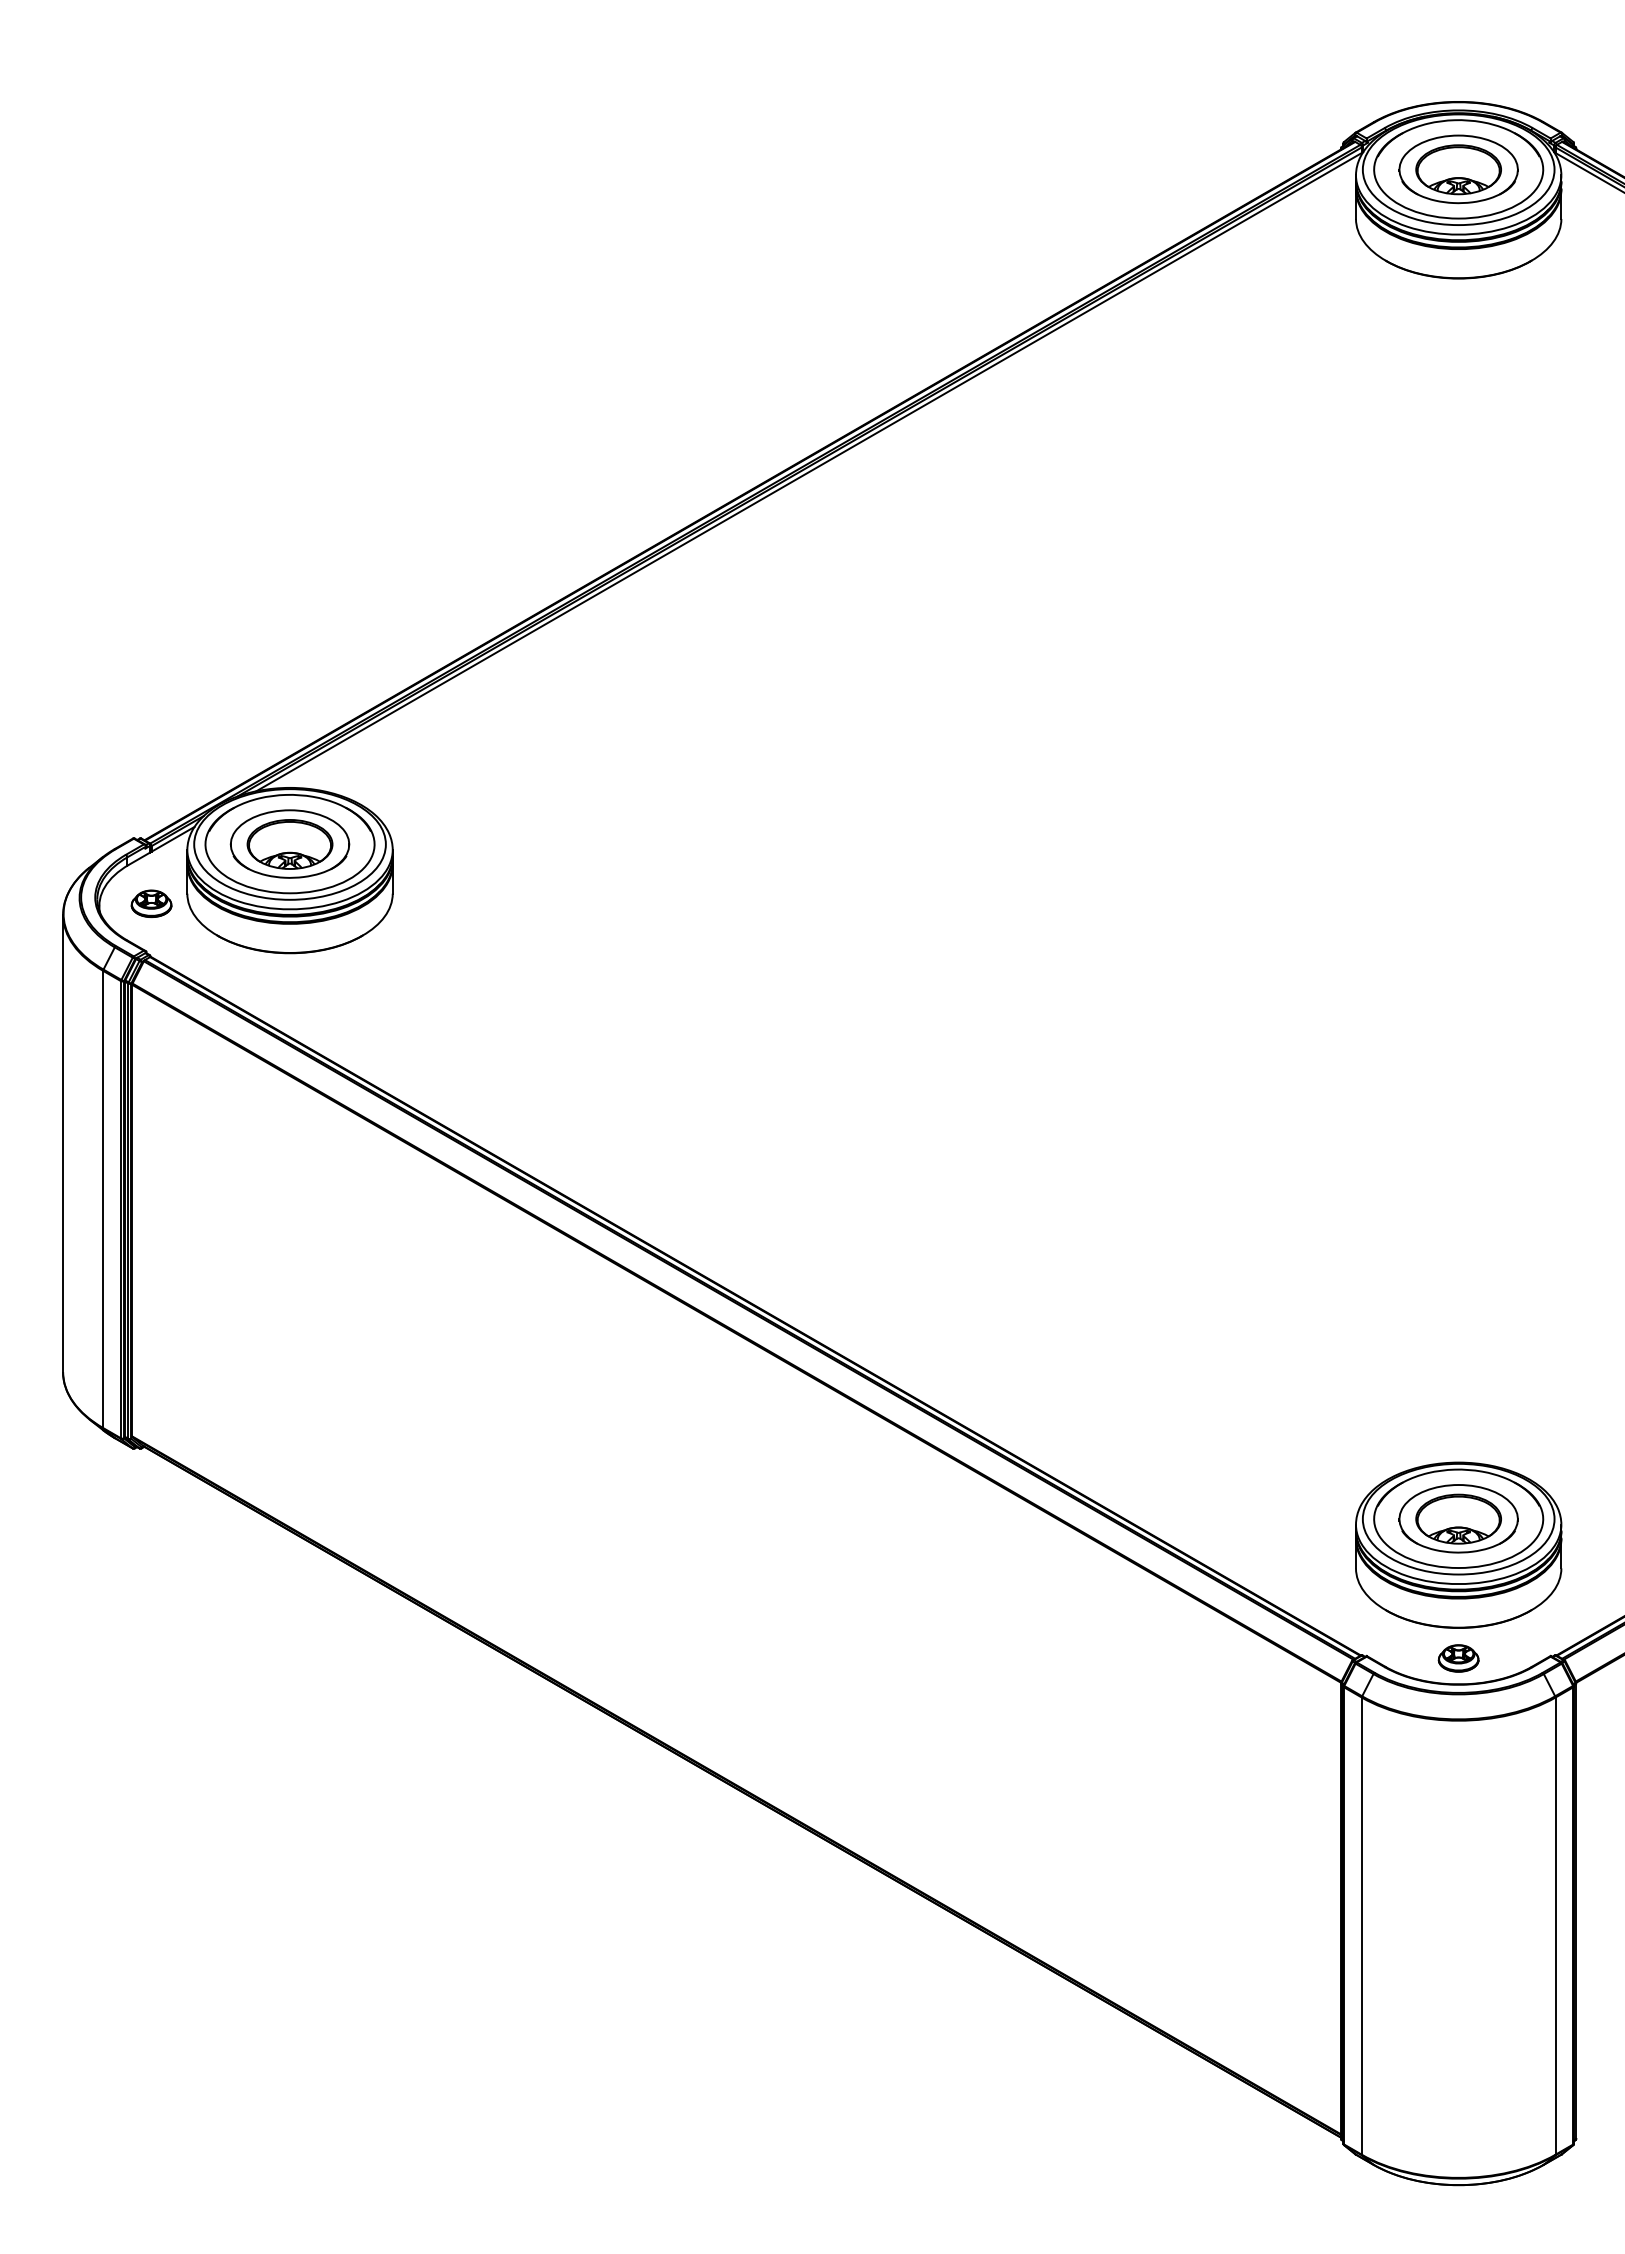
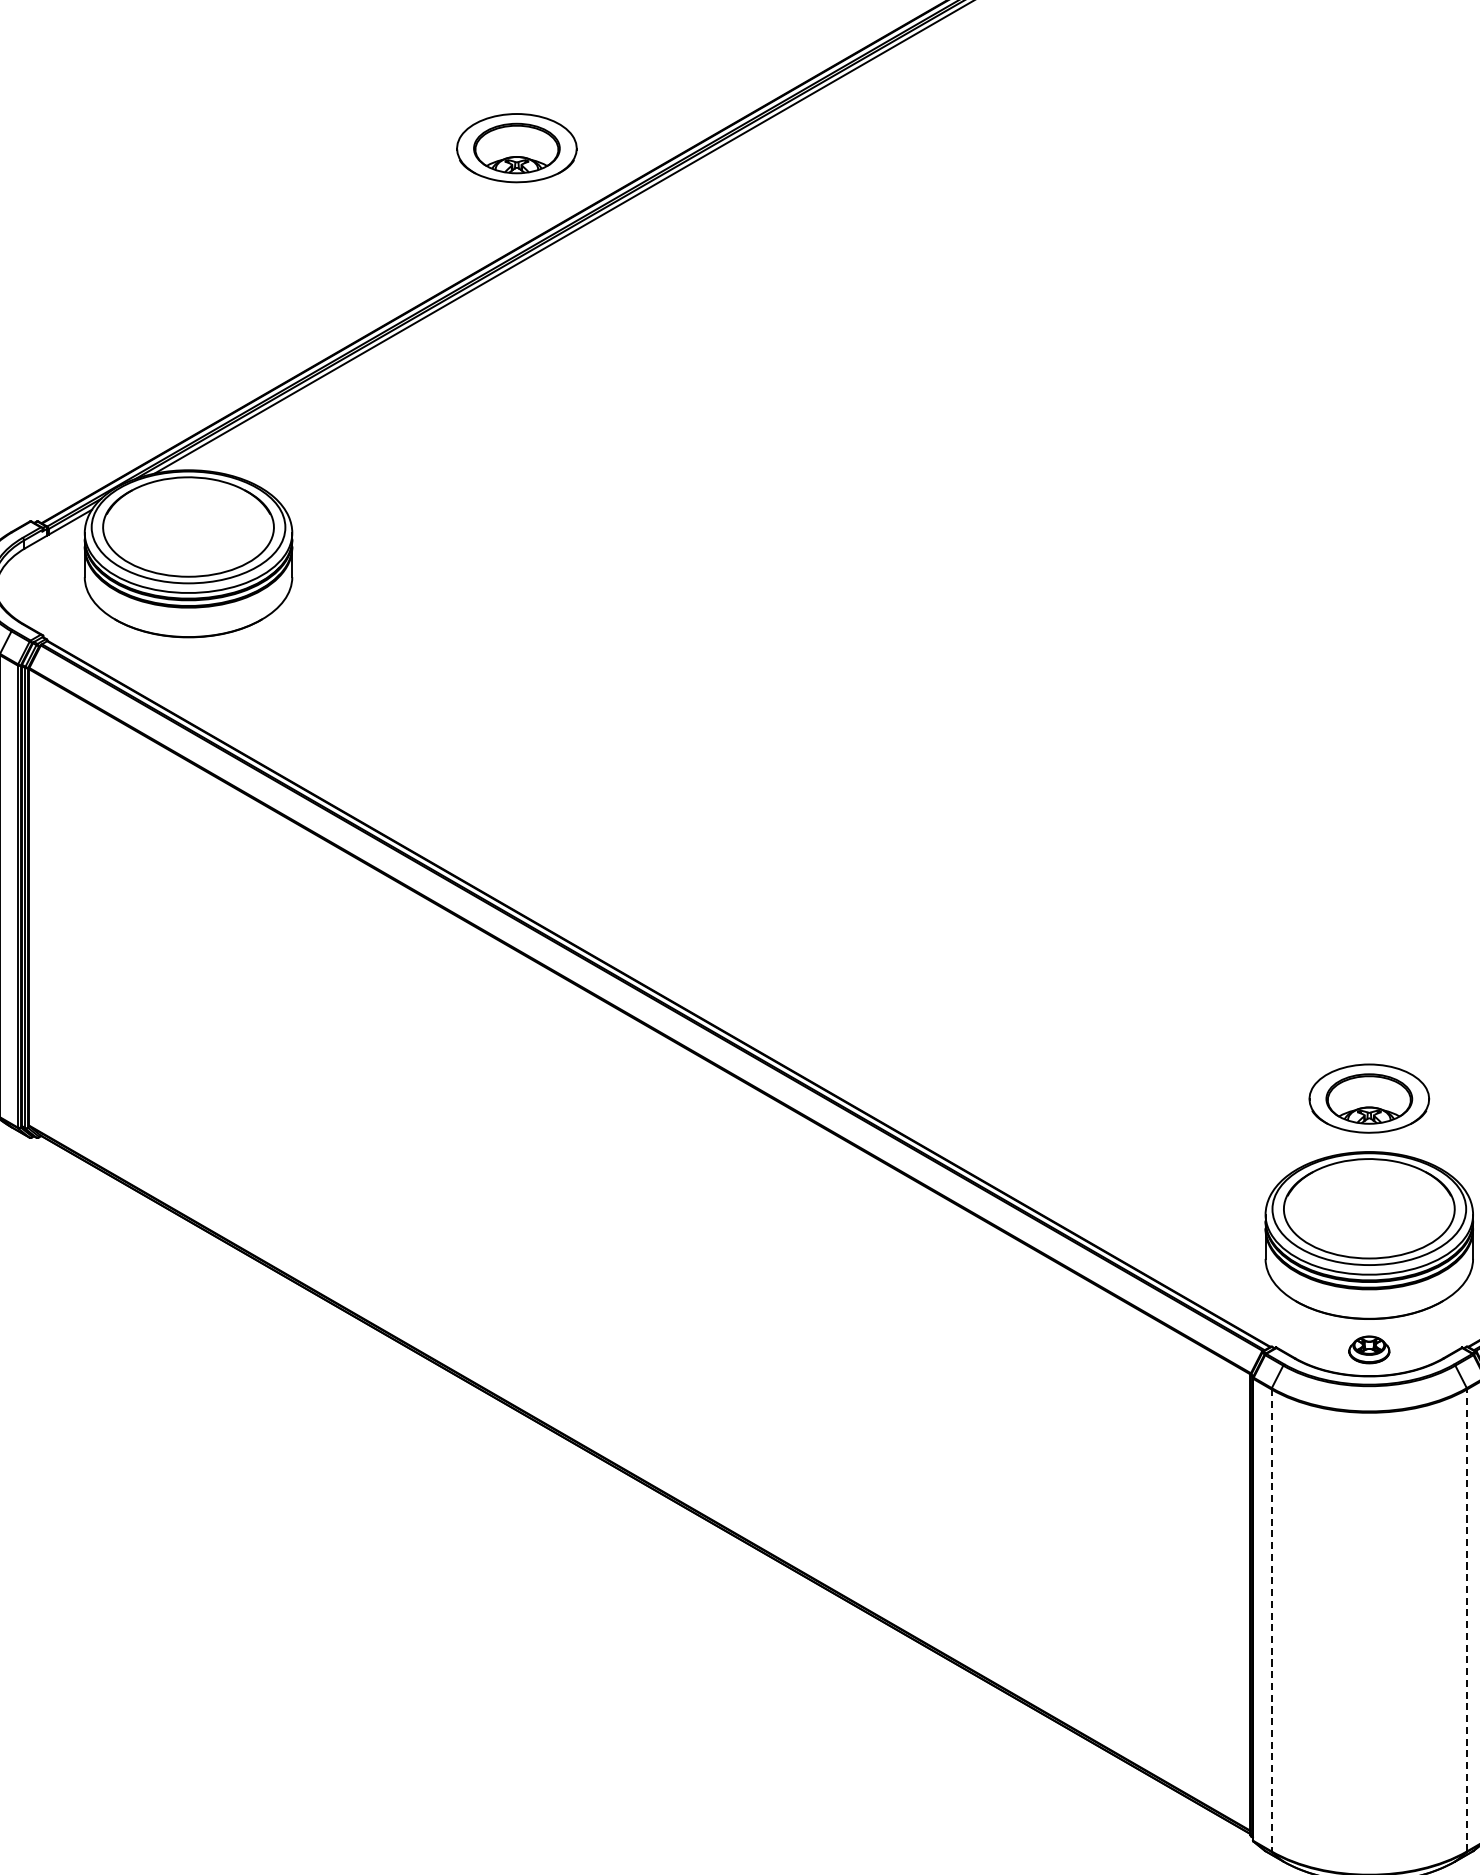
part: (289, 843) -> (516, 147), moved
part: (151, 903) -> (48, 587), removed
part: (1458, 1518) -> (1369, 1098), moved
line: (1361, 1926) -> (1271, 1620), solid -> dashed
line: (1555, 1926) -> (1467, 1620), solid -> dashed

